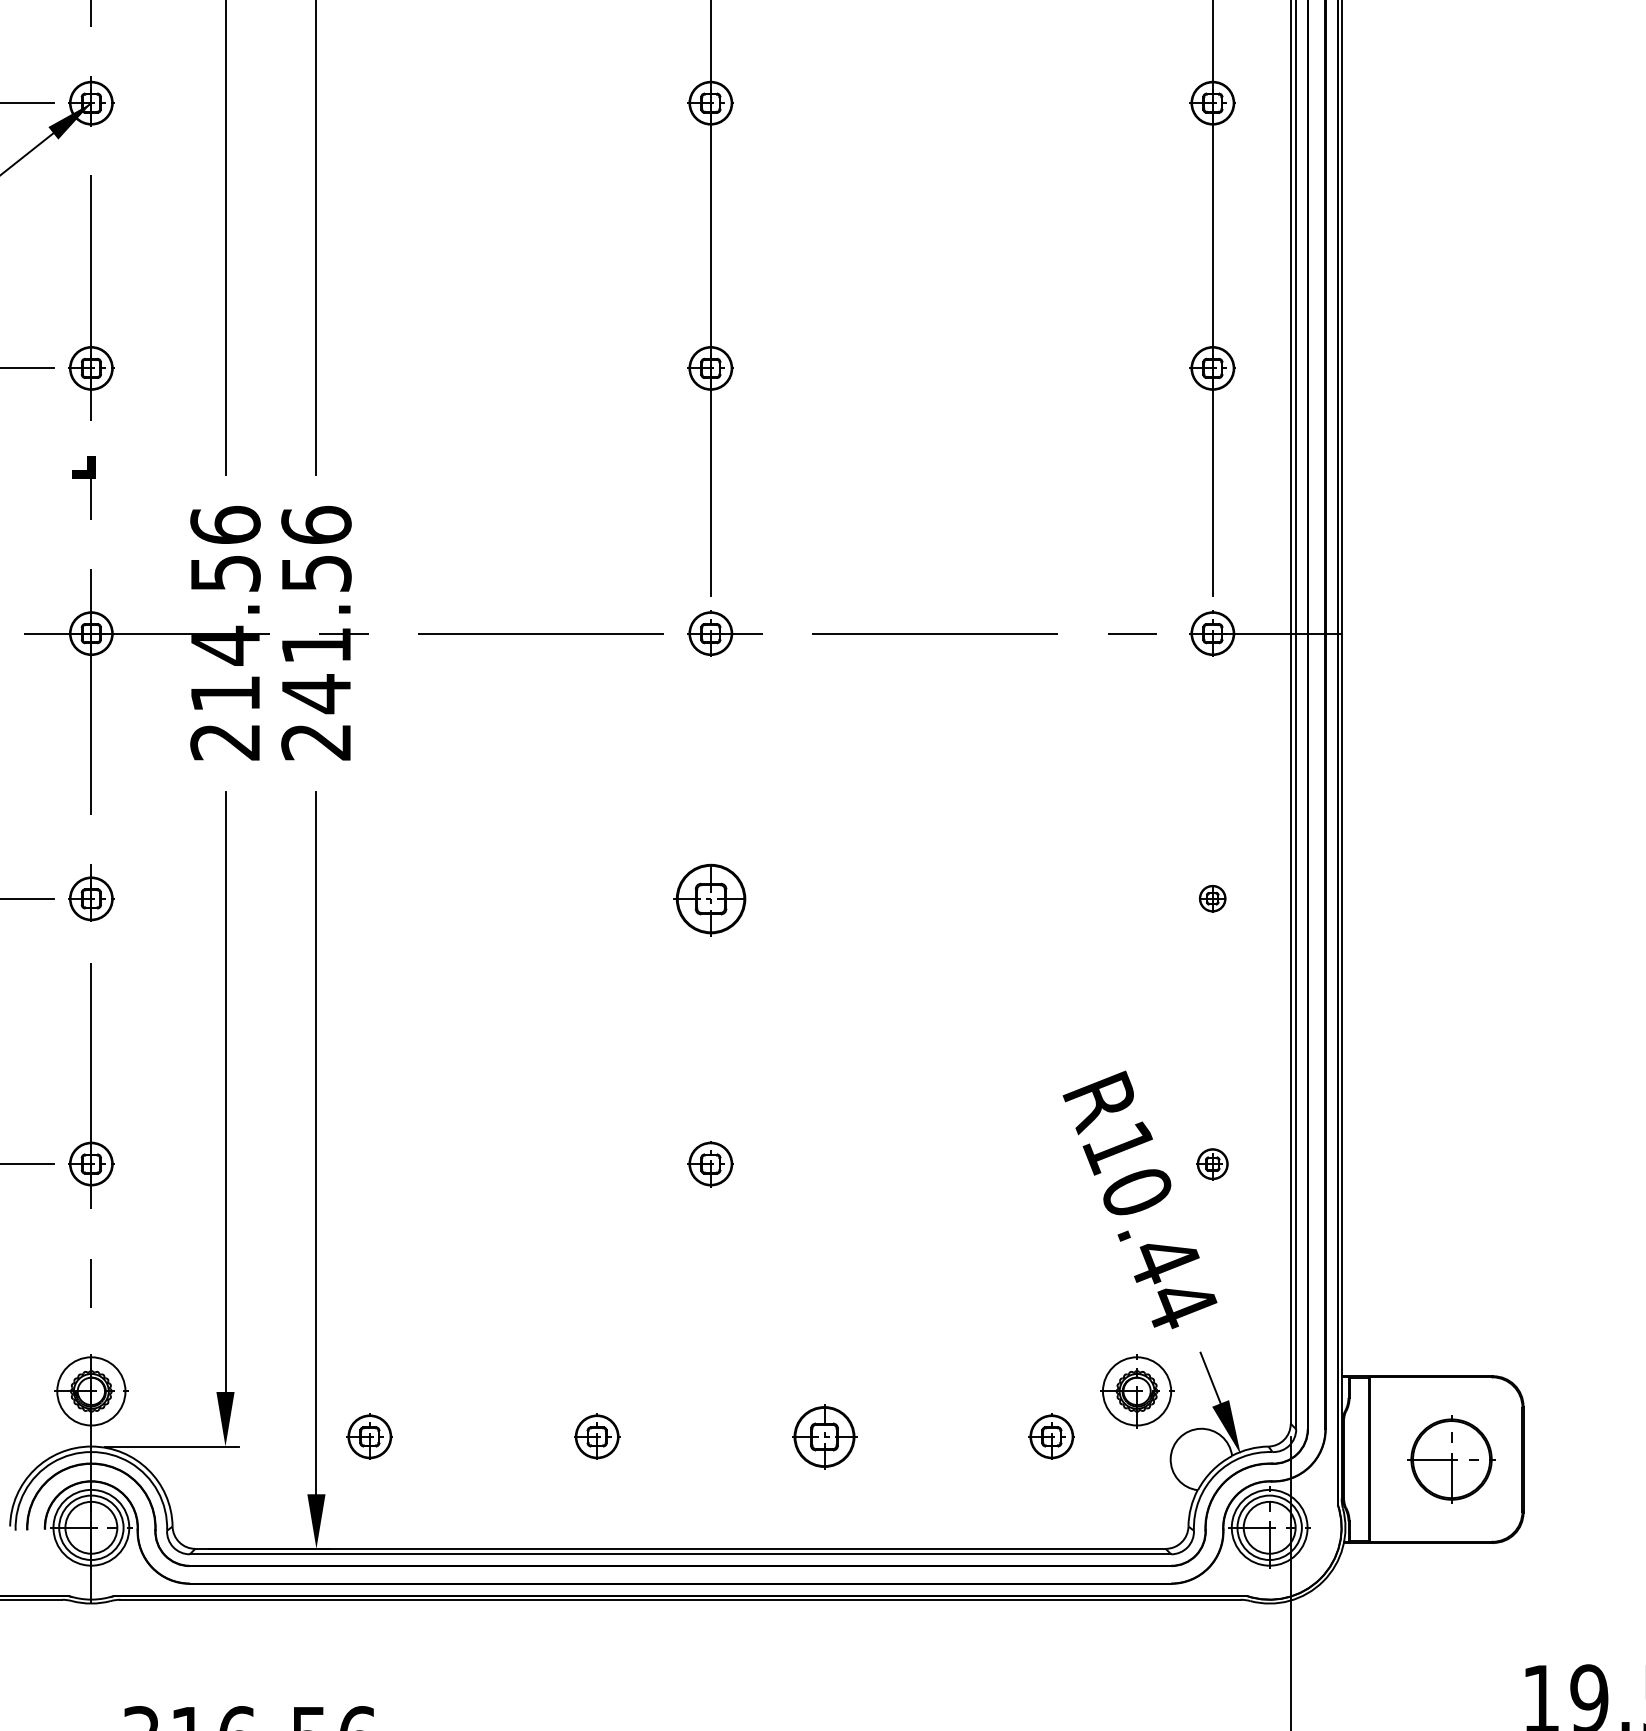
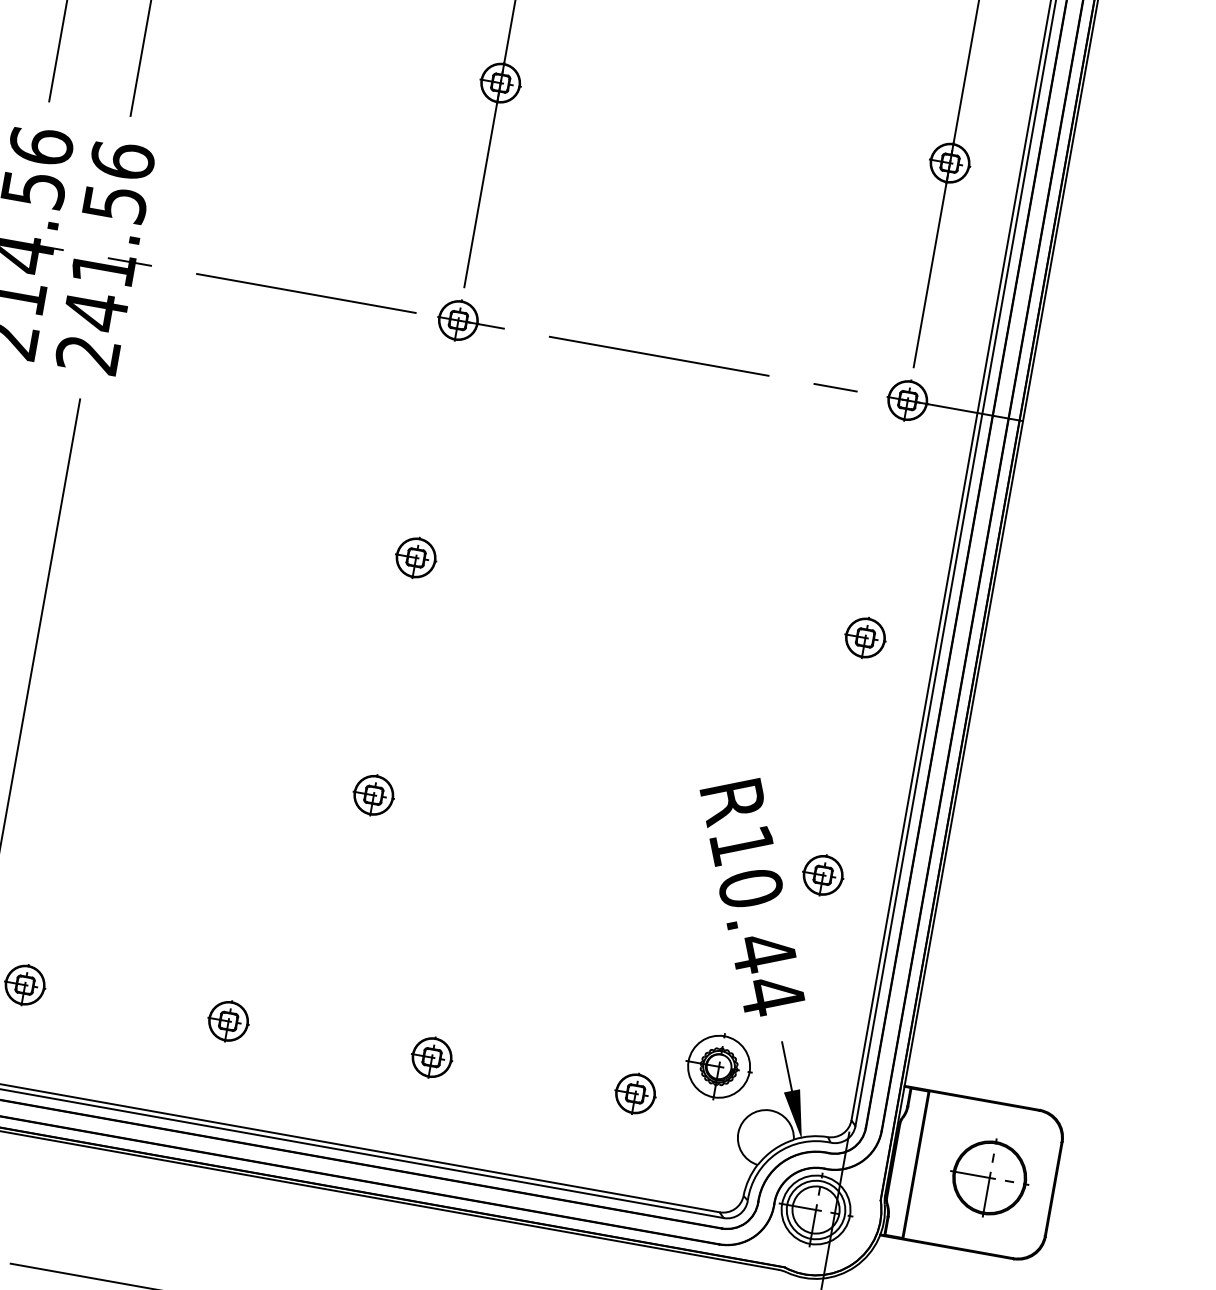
part: (710, 898) -> (415, 557), size x0.62
part: (1212, 898) -> (865, 637), size x1.67
part: (1212, 1164) -> (822, 875), size x1.43
part: (824, 1436) -> (432, 1057), size x0.71

